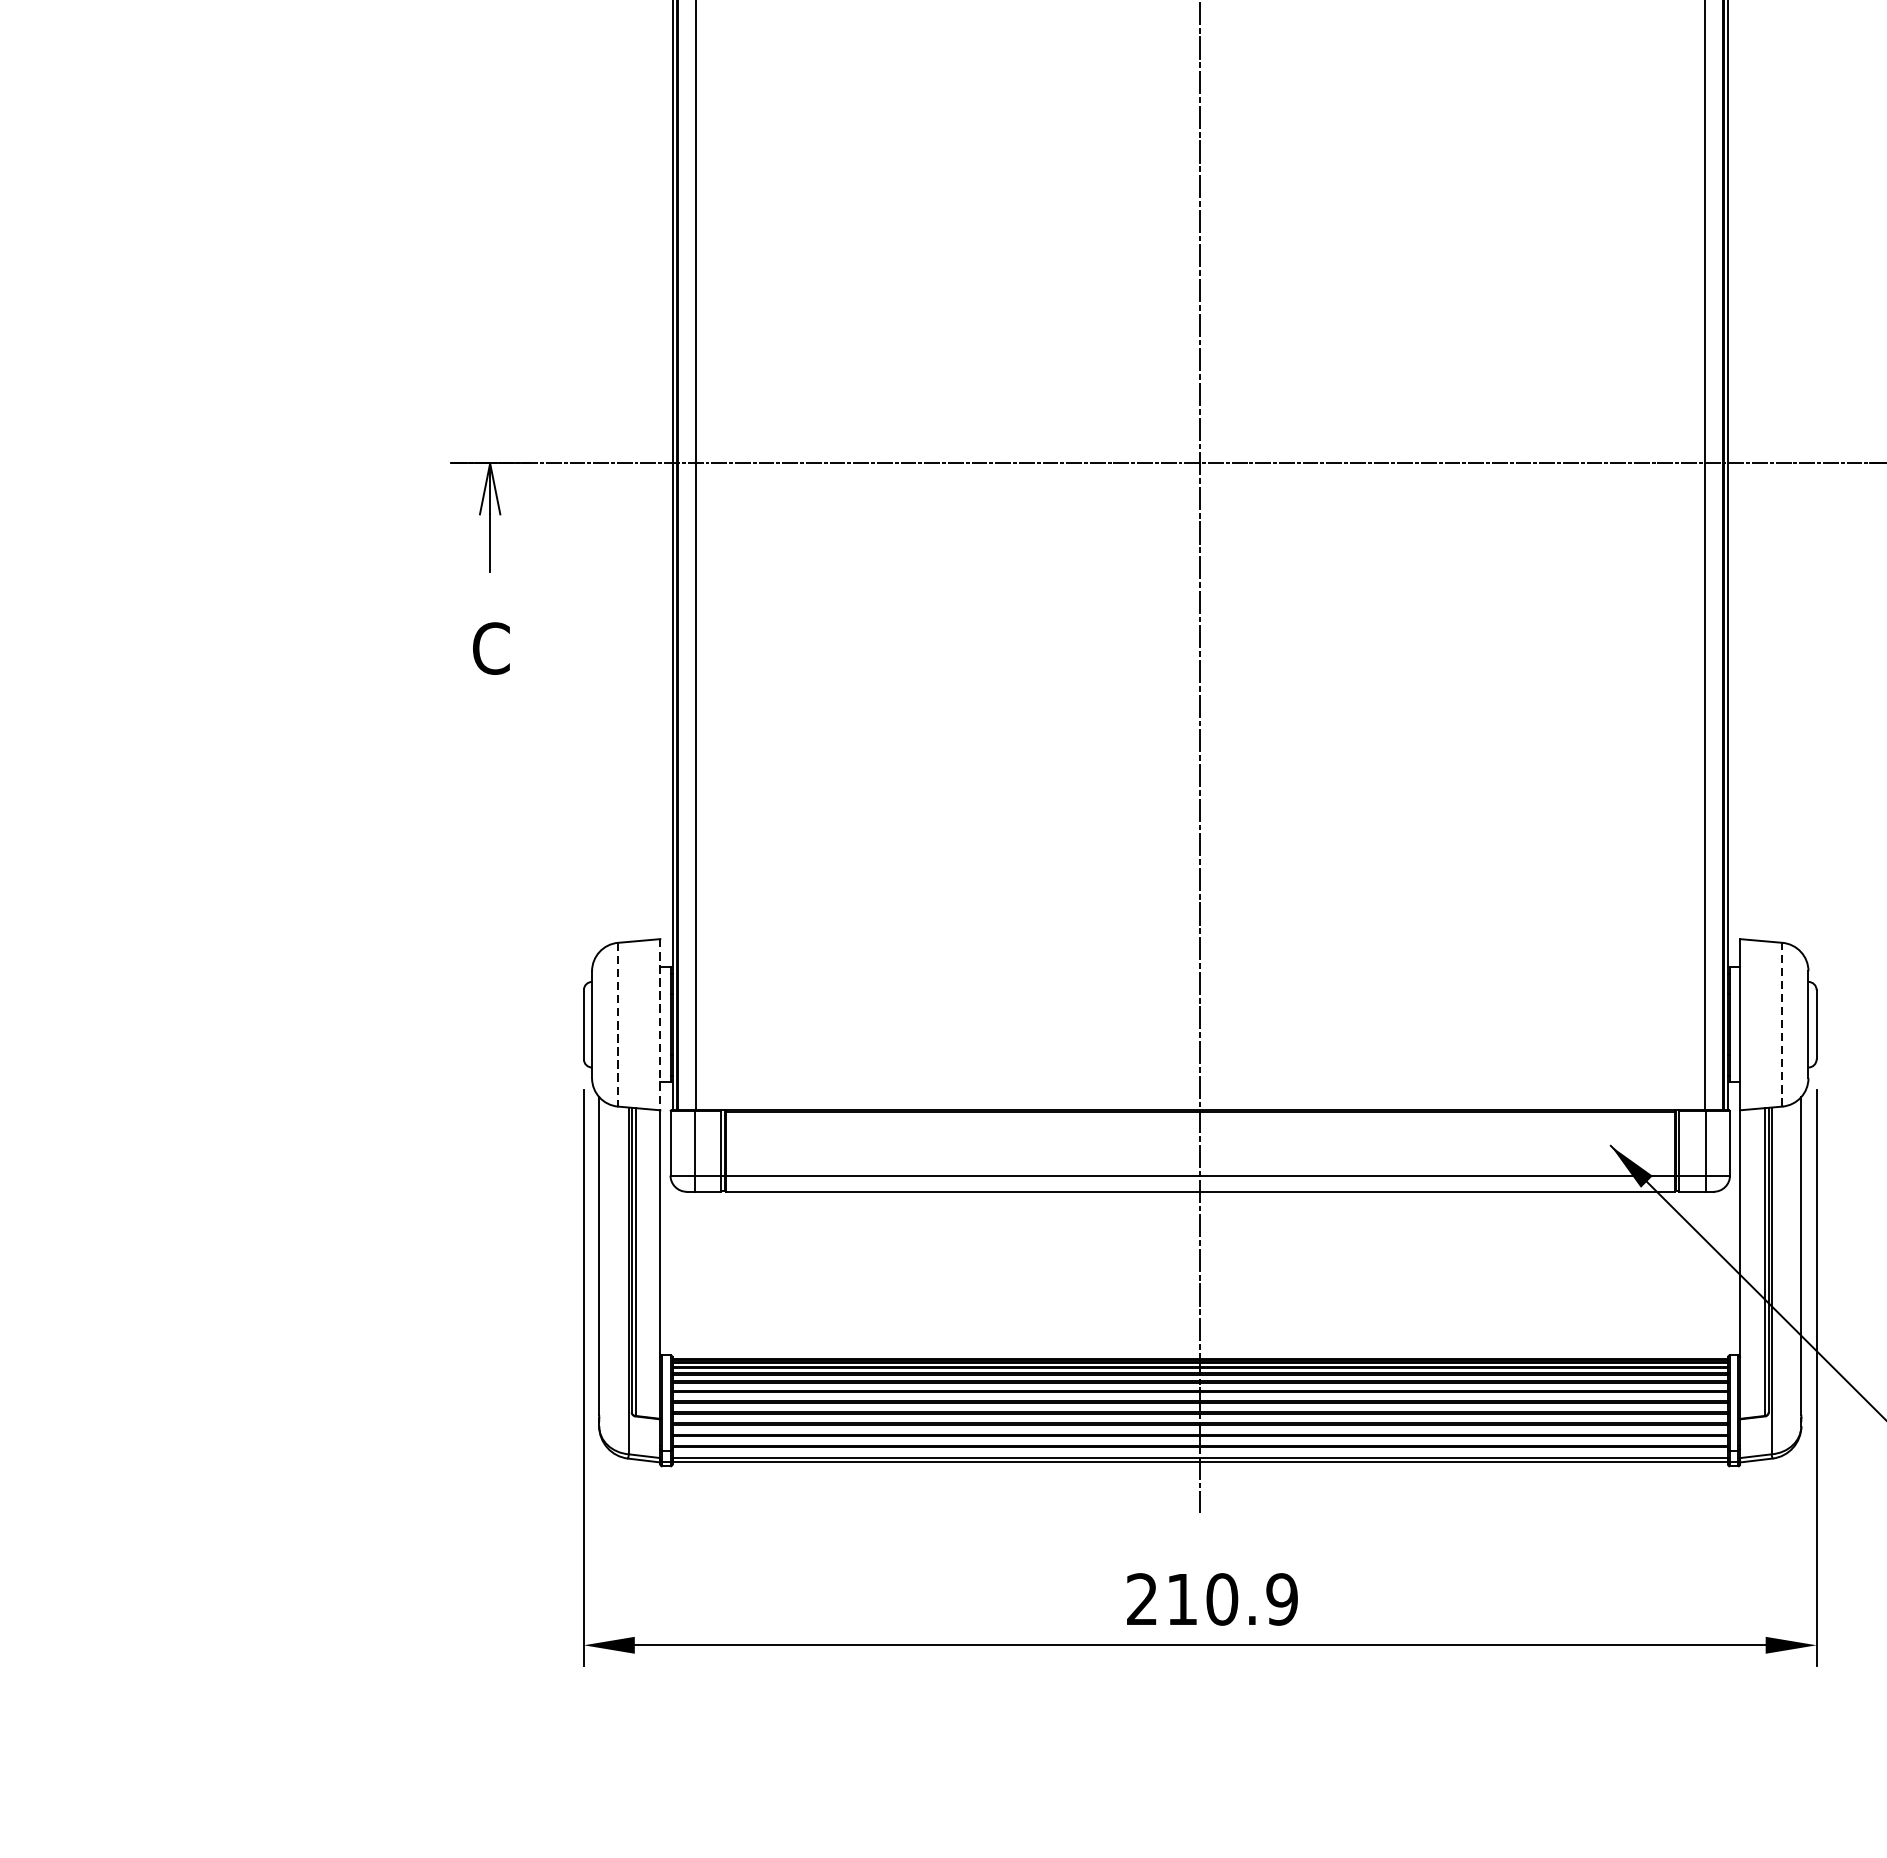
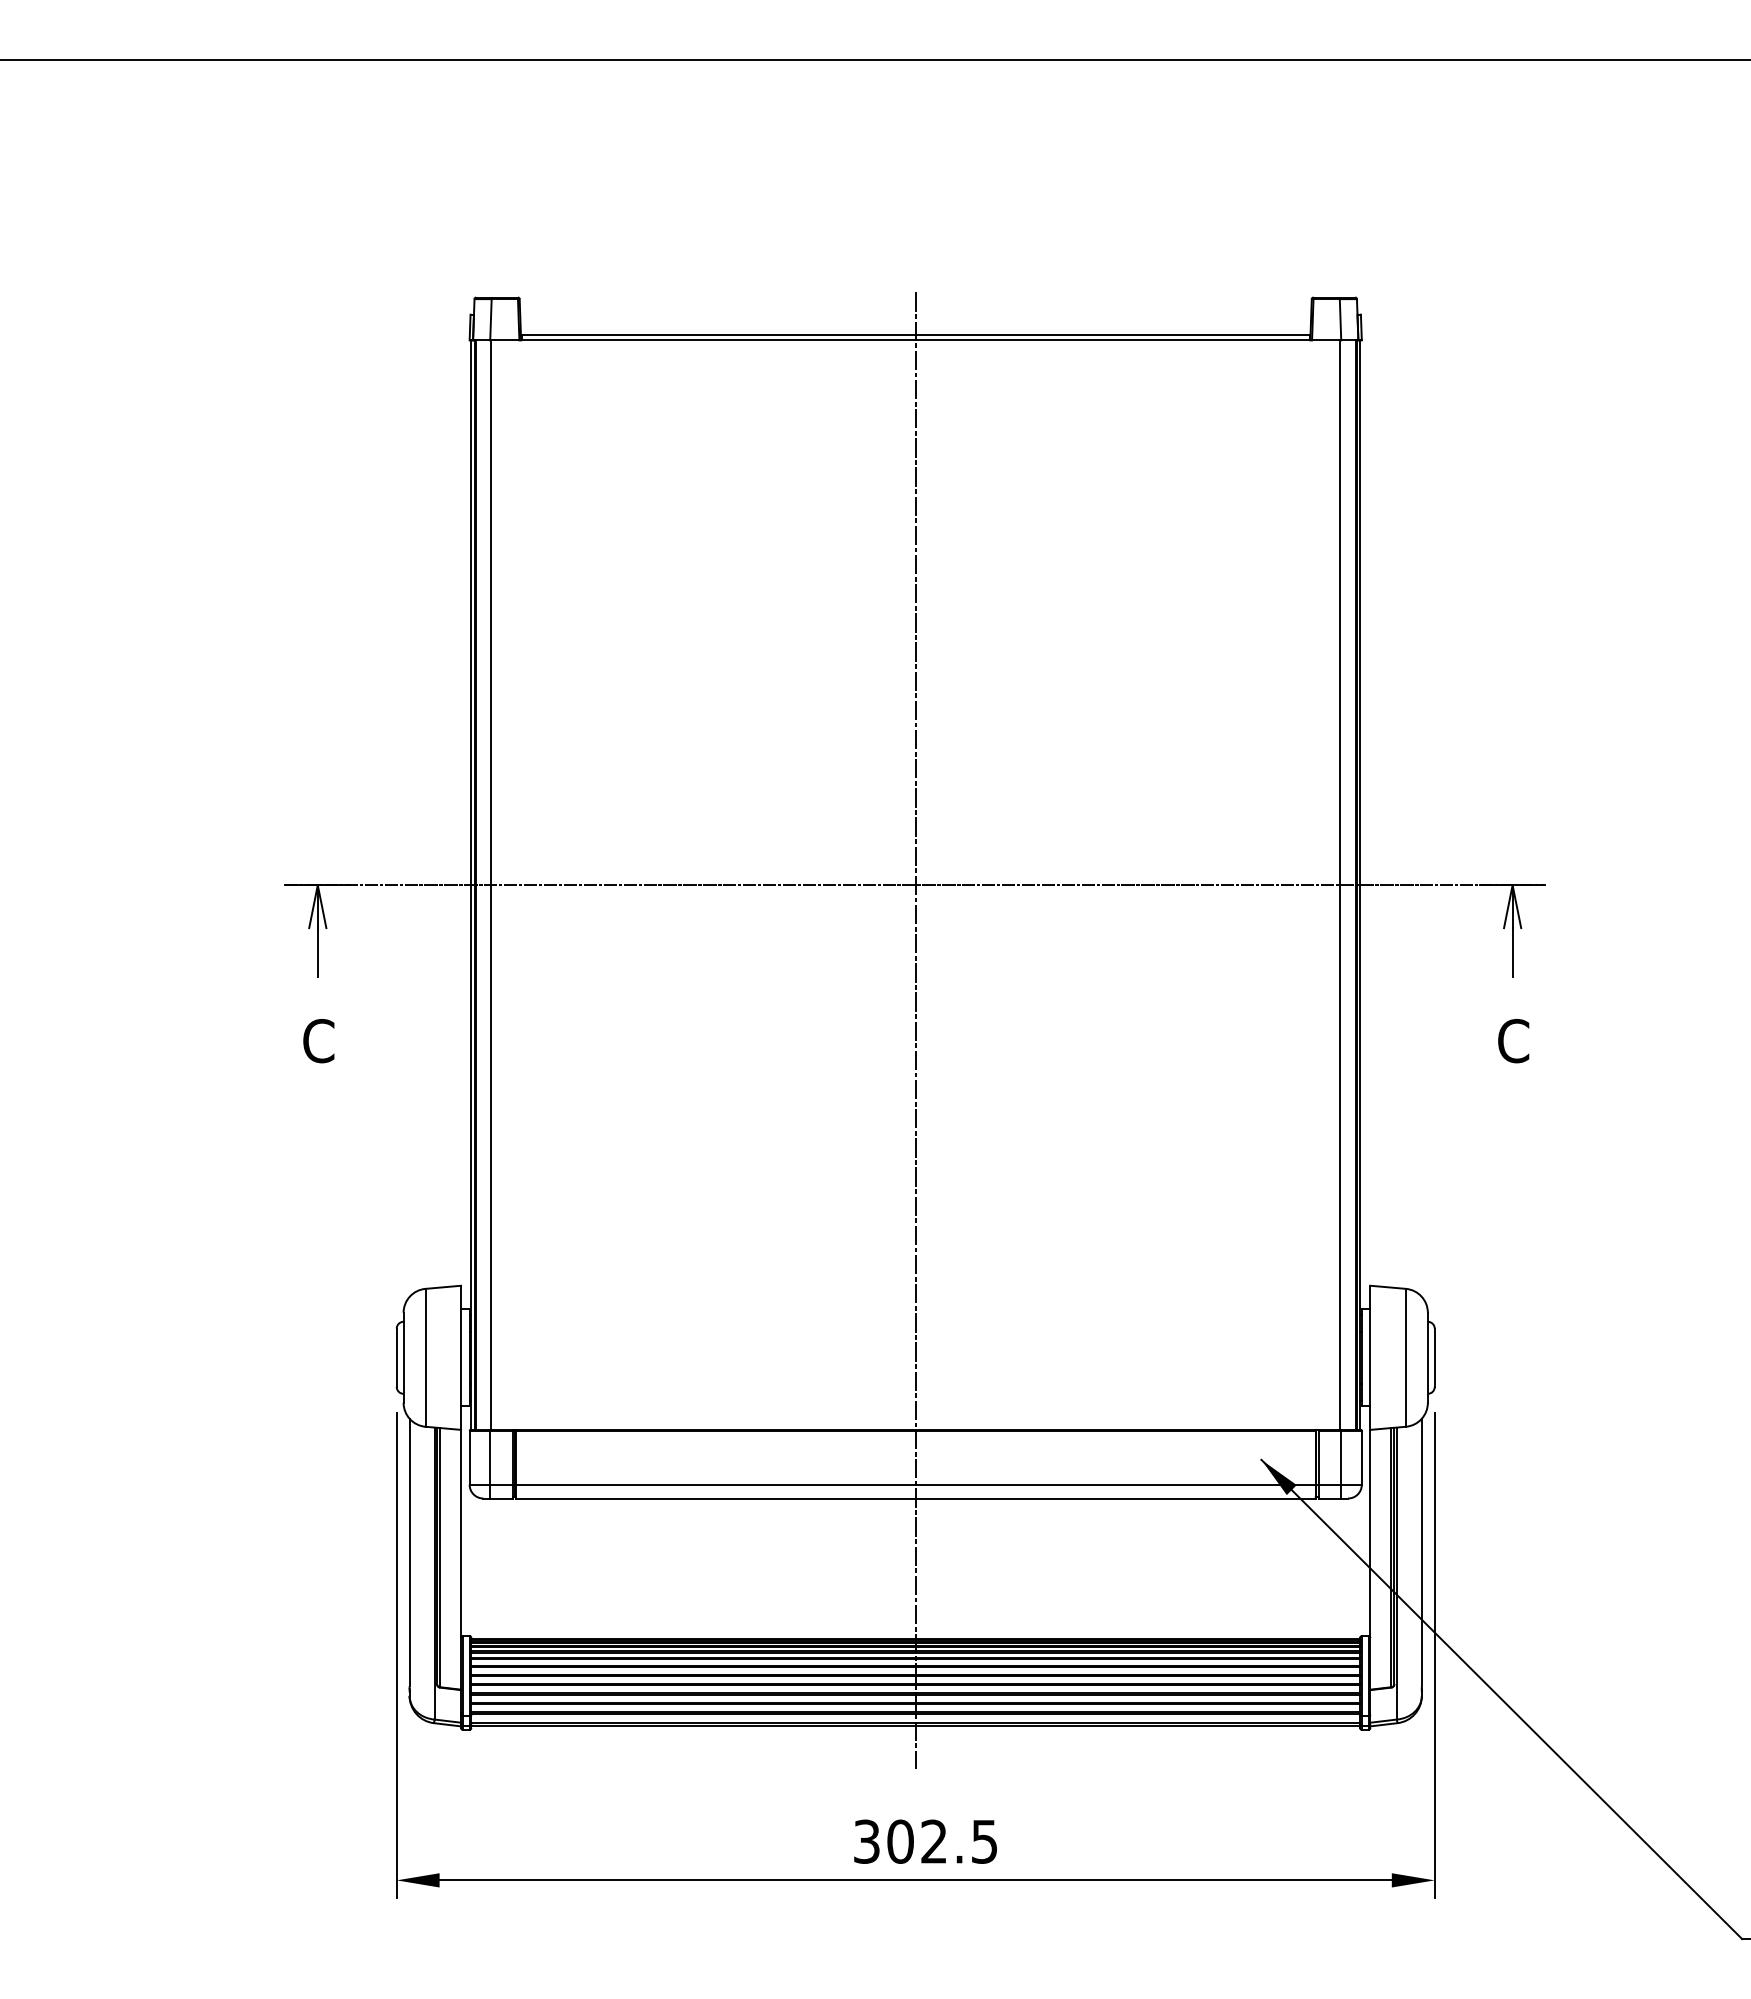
line: (618, 1024) -> (425, 1357), dashed -> solid
line: (1781, 1024) -> (1405, 1357), dashed -> solid
line: (660, 1025) -> (461, 1358), dashed -> solid
text: (1211, 1599) -> (925, 1841), 210.9 -> 302.5

